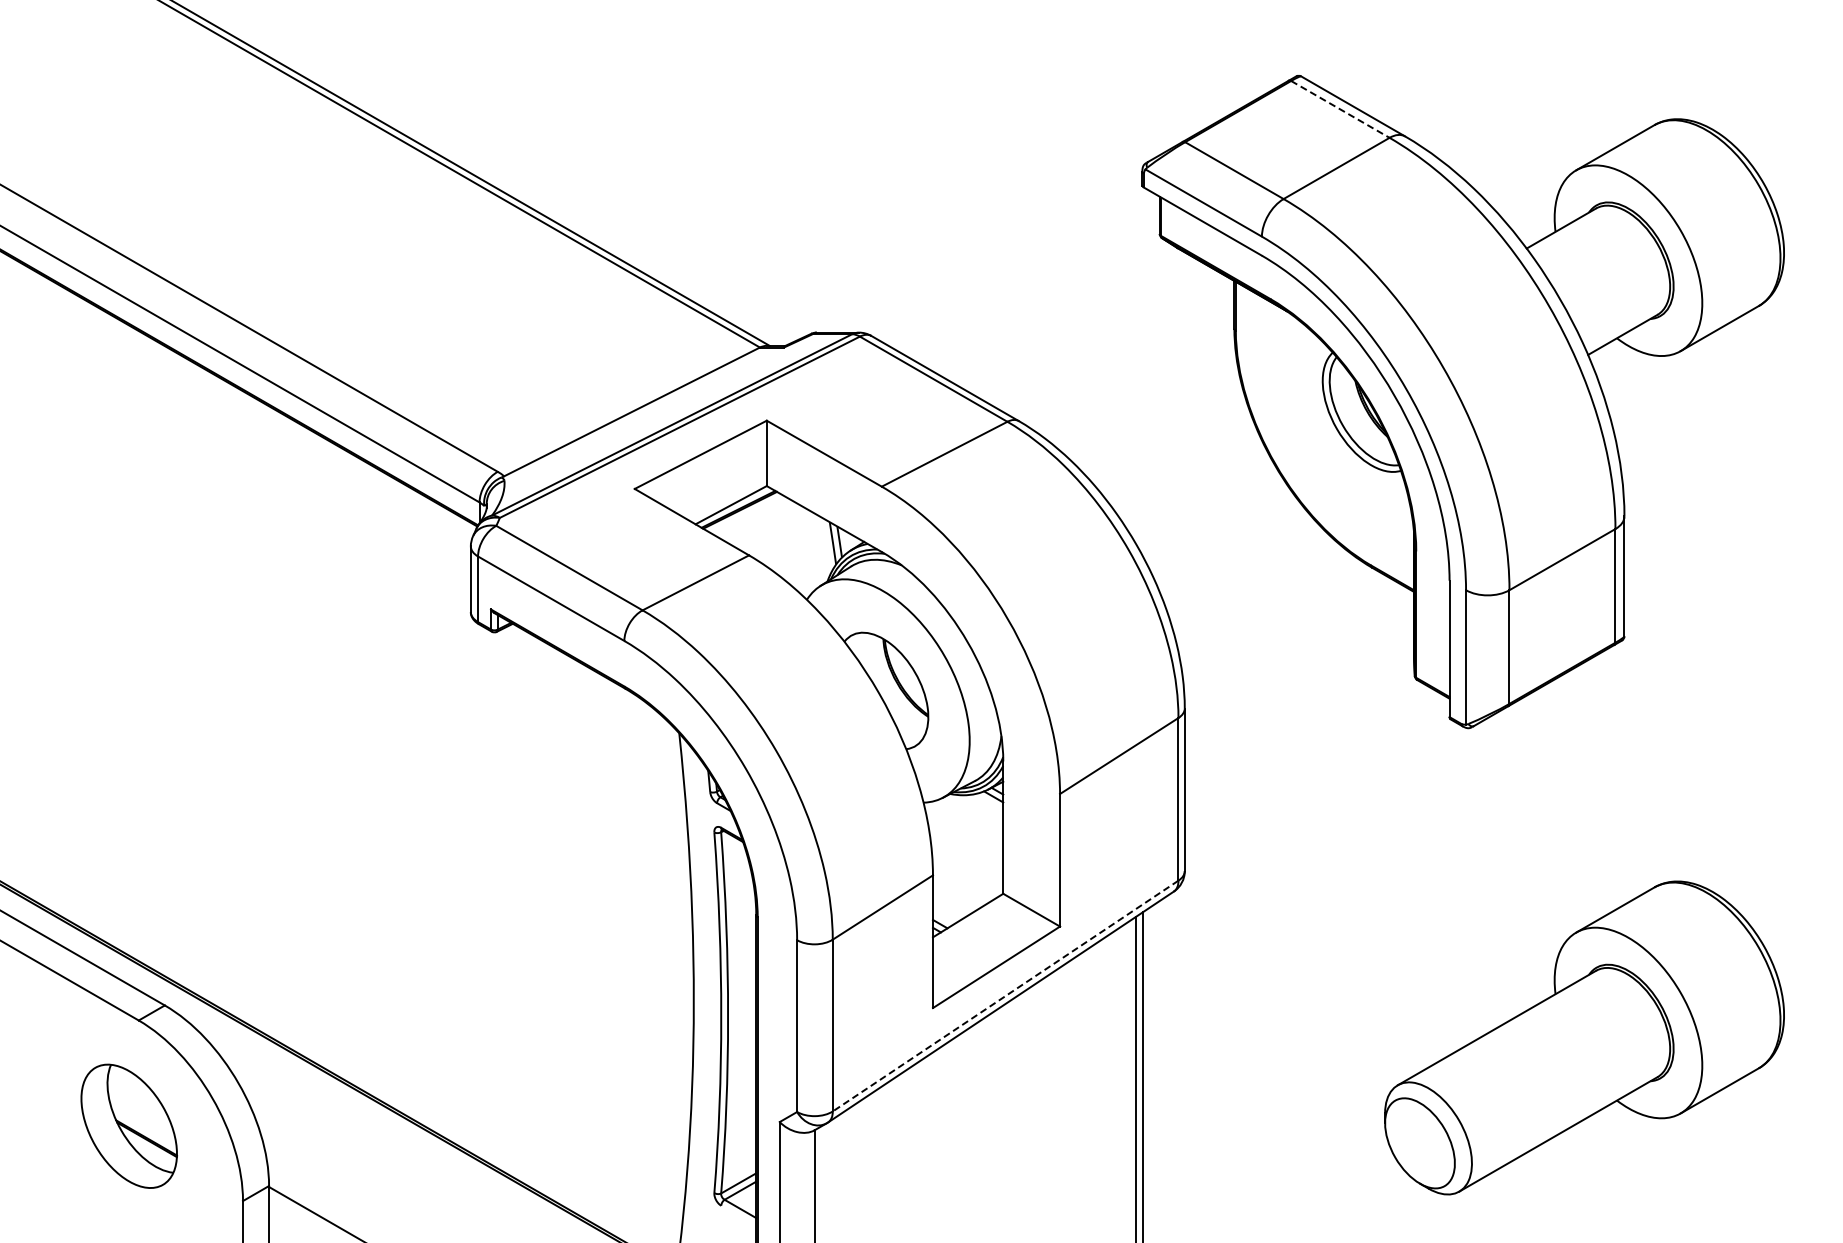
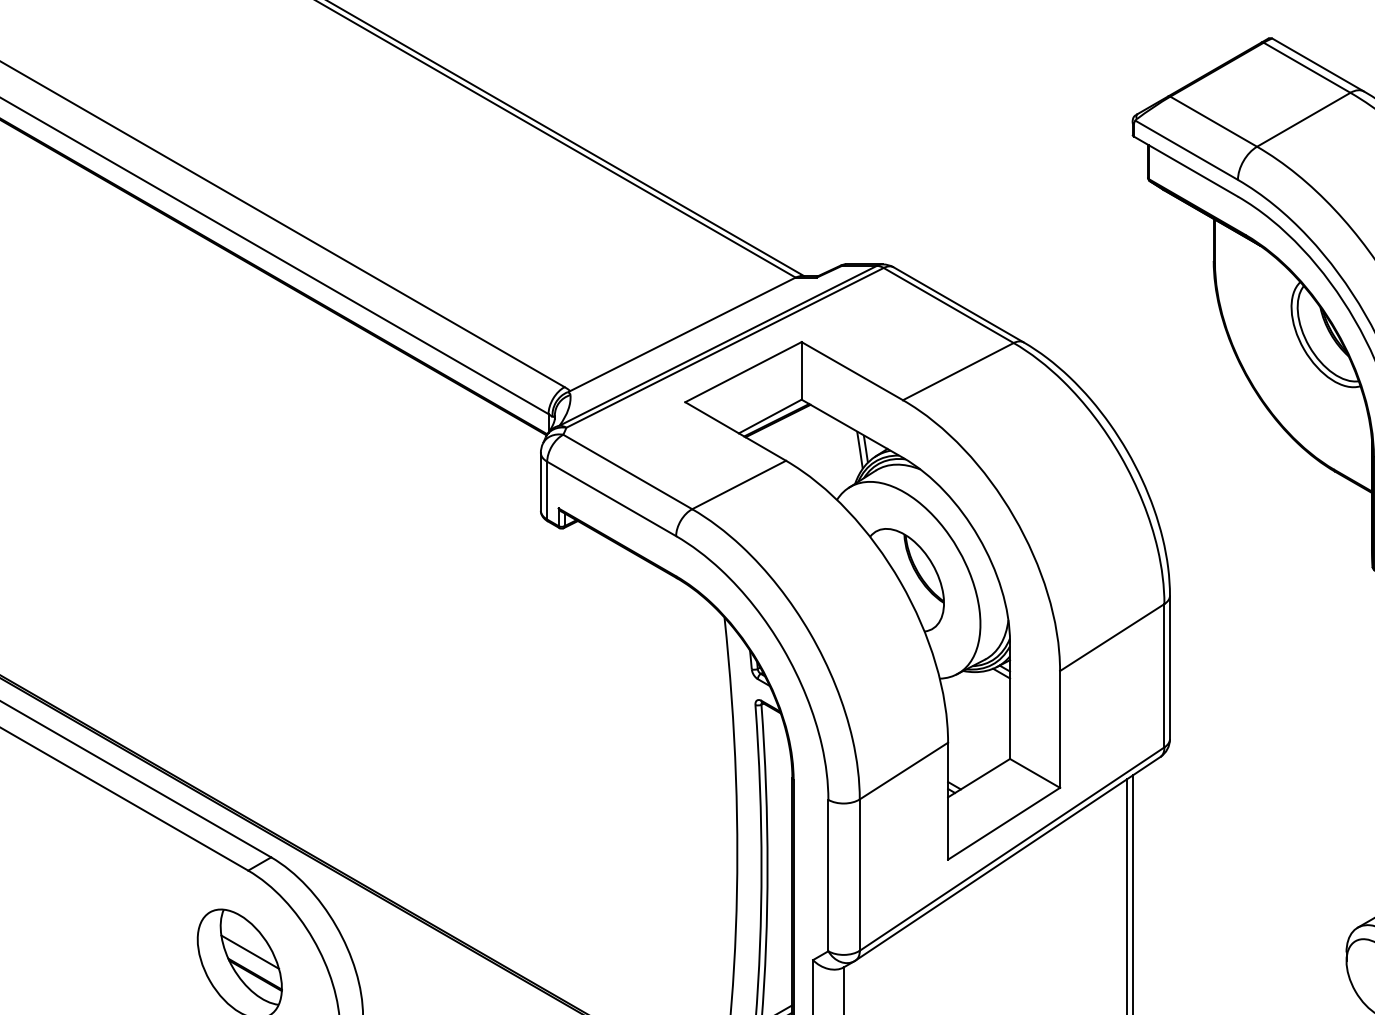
line: (1340, 109) -> (1307, 67), dashed -> solid
line: (1005, 996) -> (1012, 849), dashed -> solid
line: (140, 1112) -> (249, 951), added

